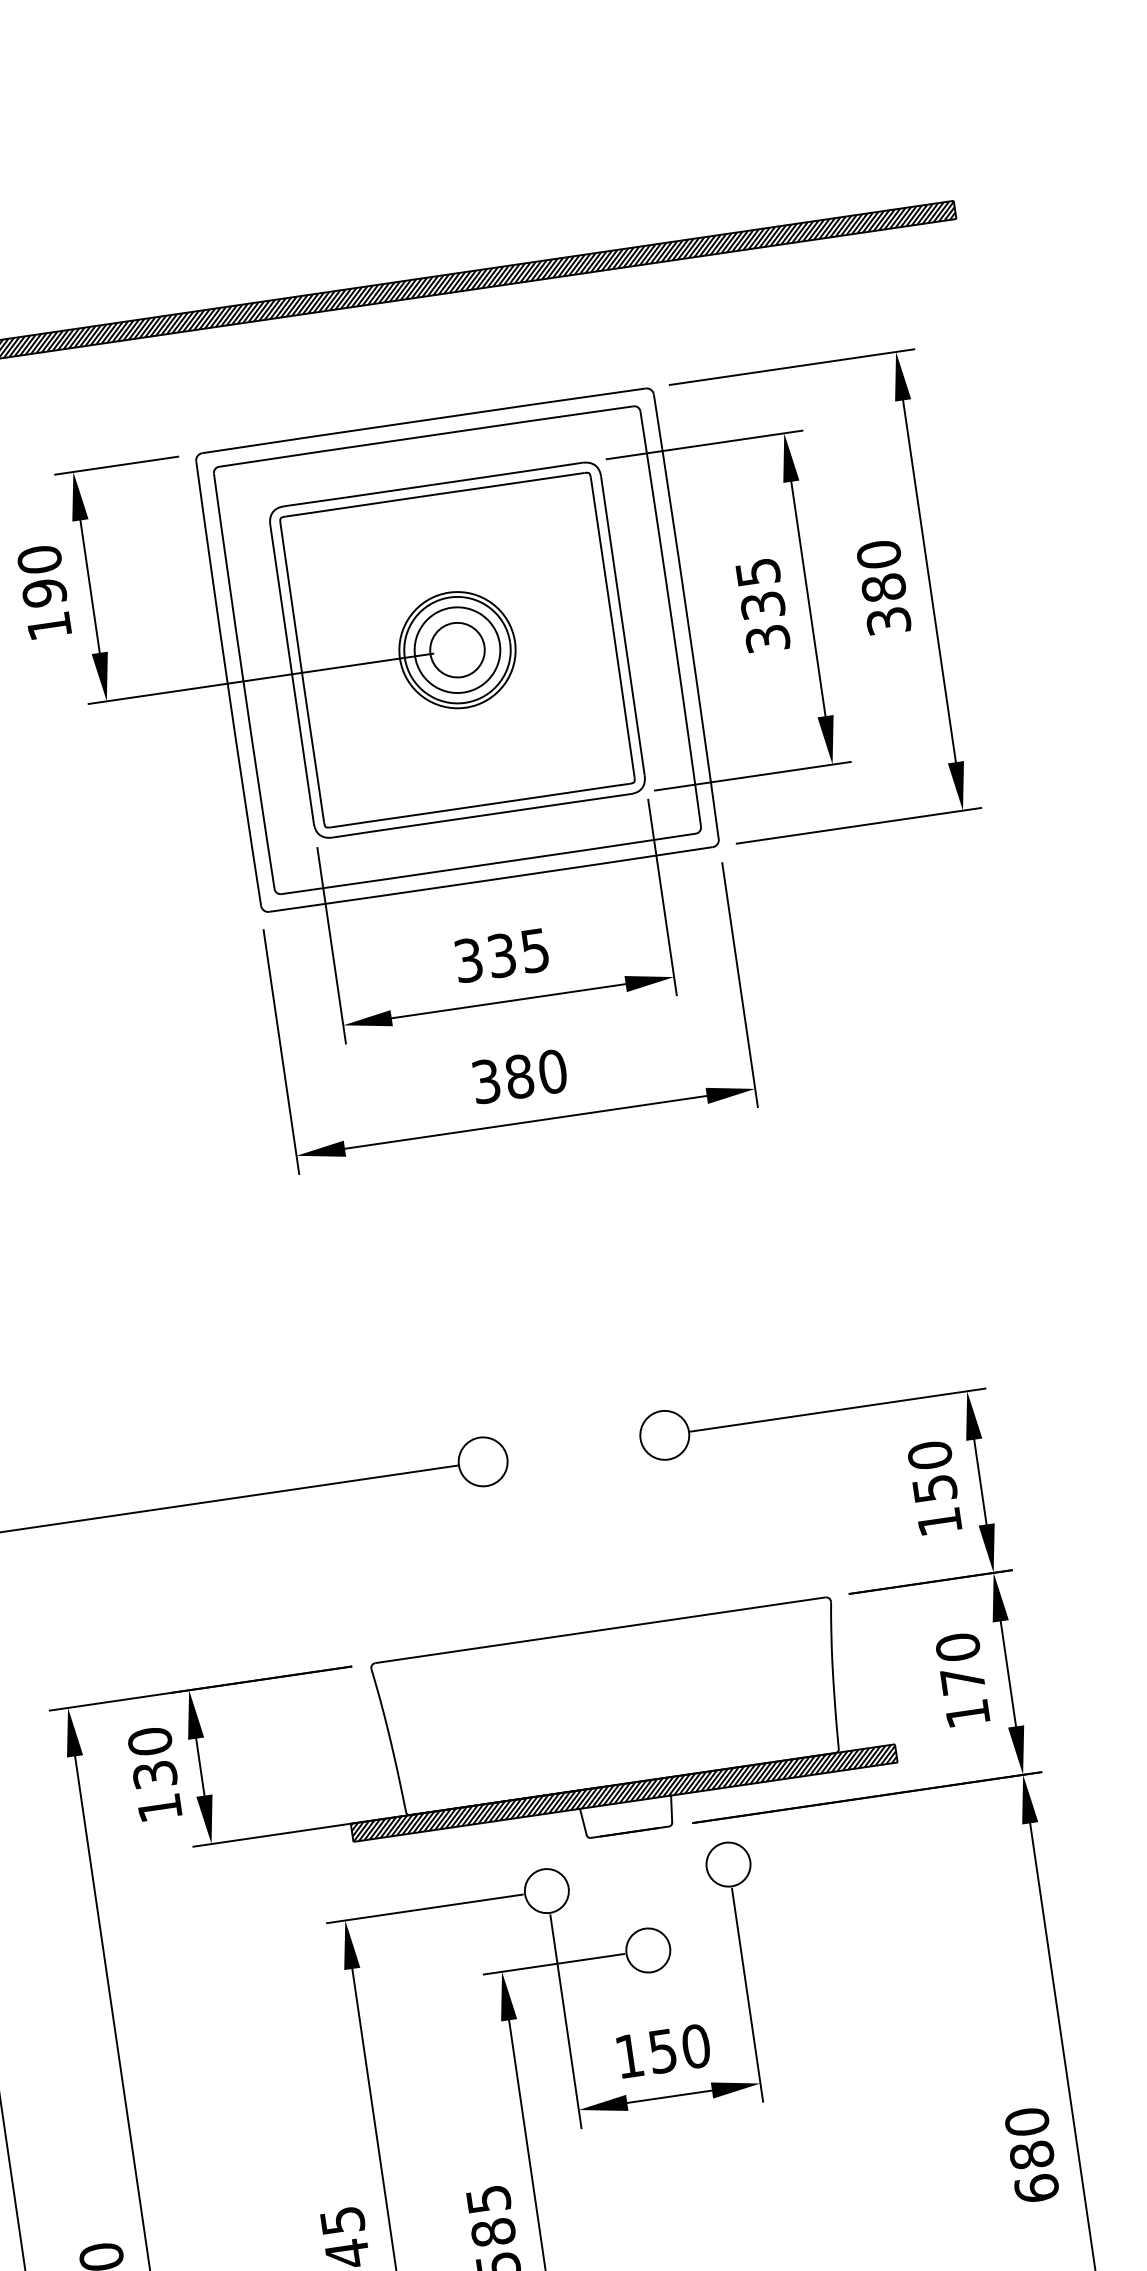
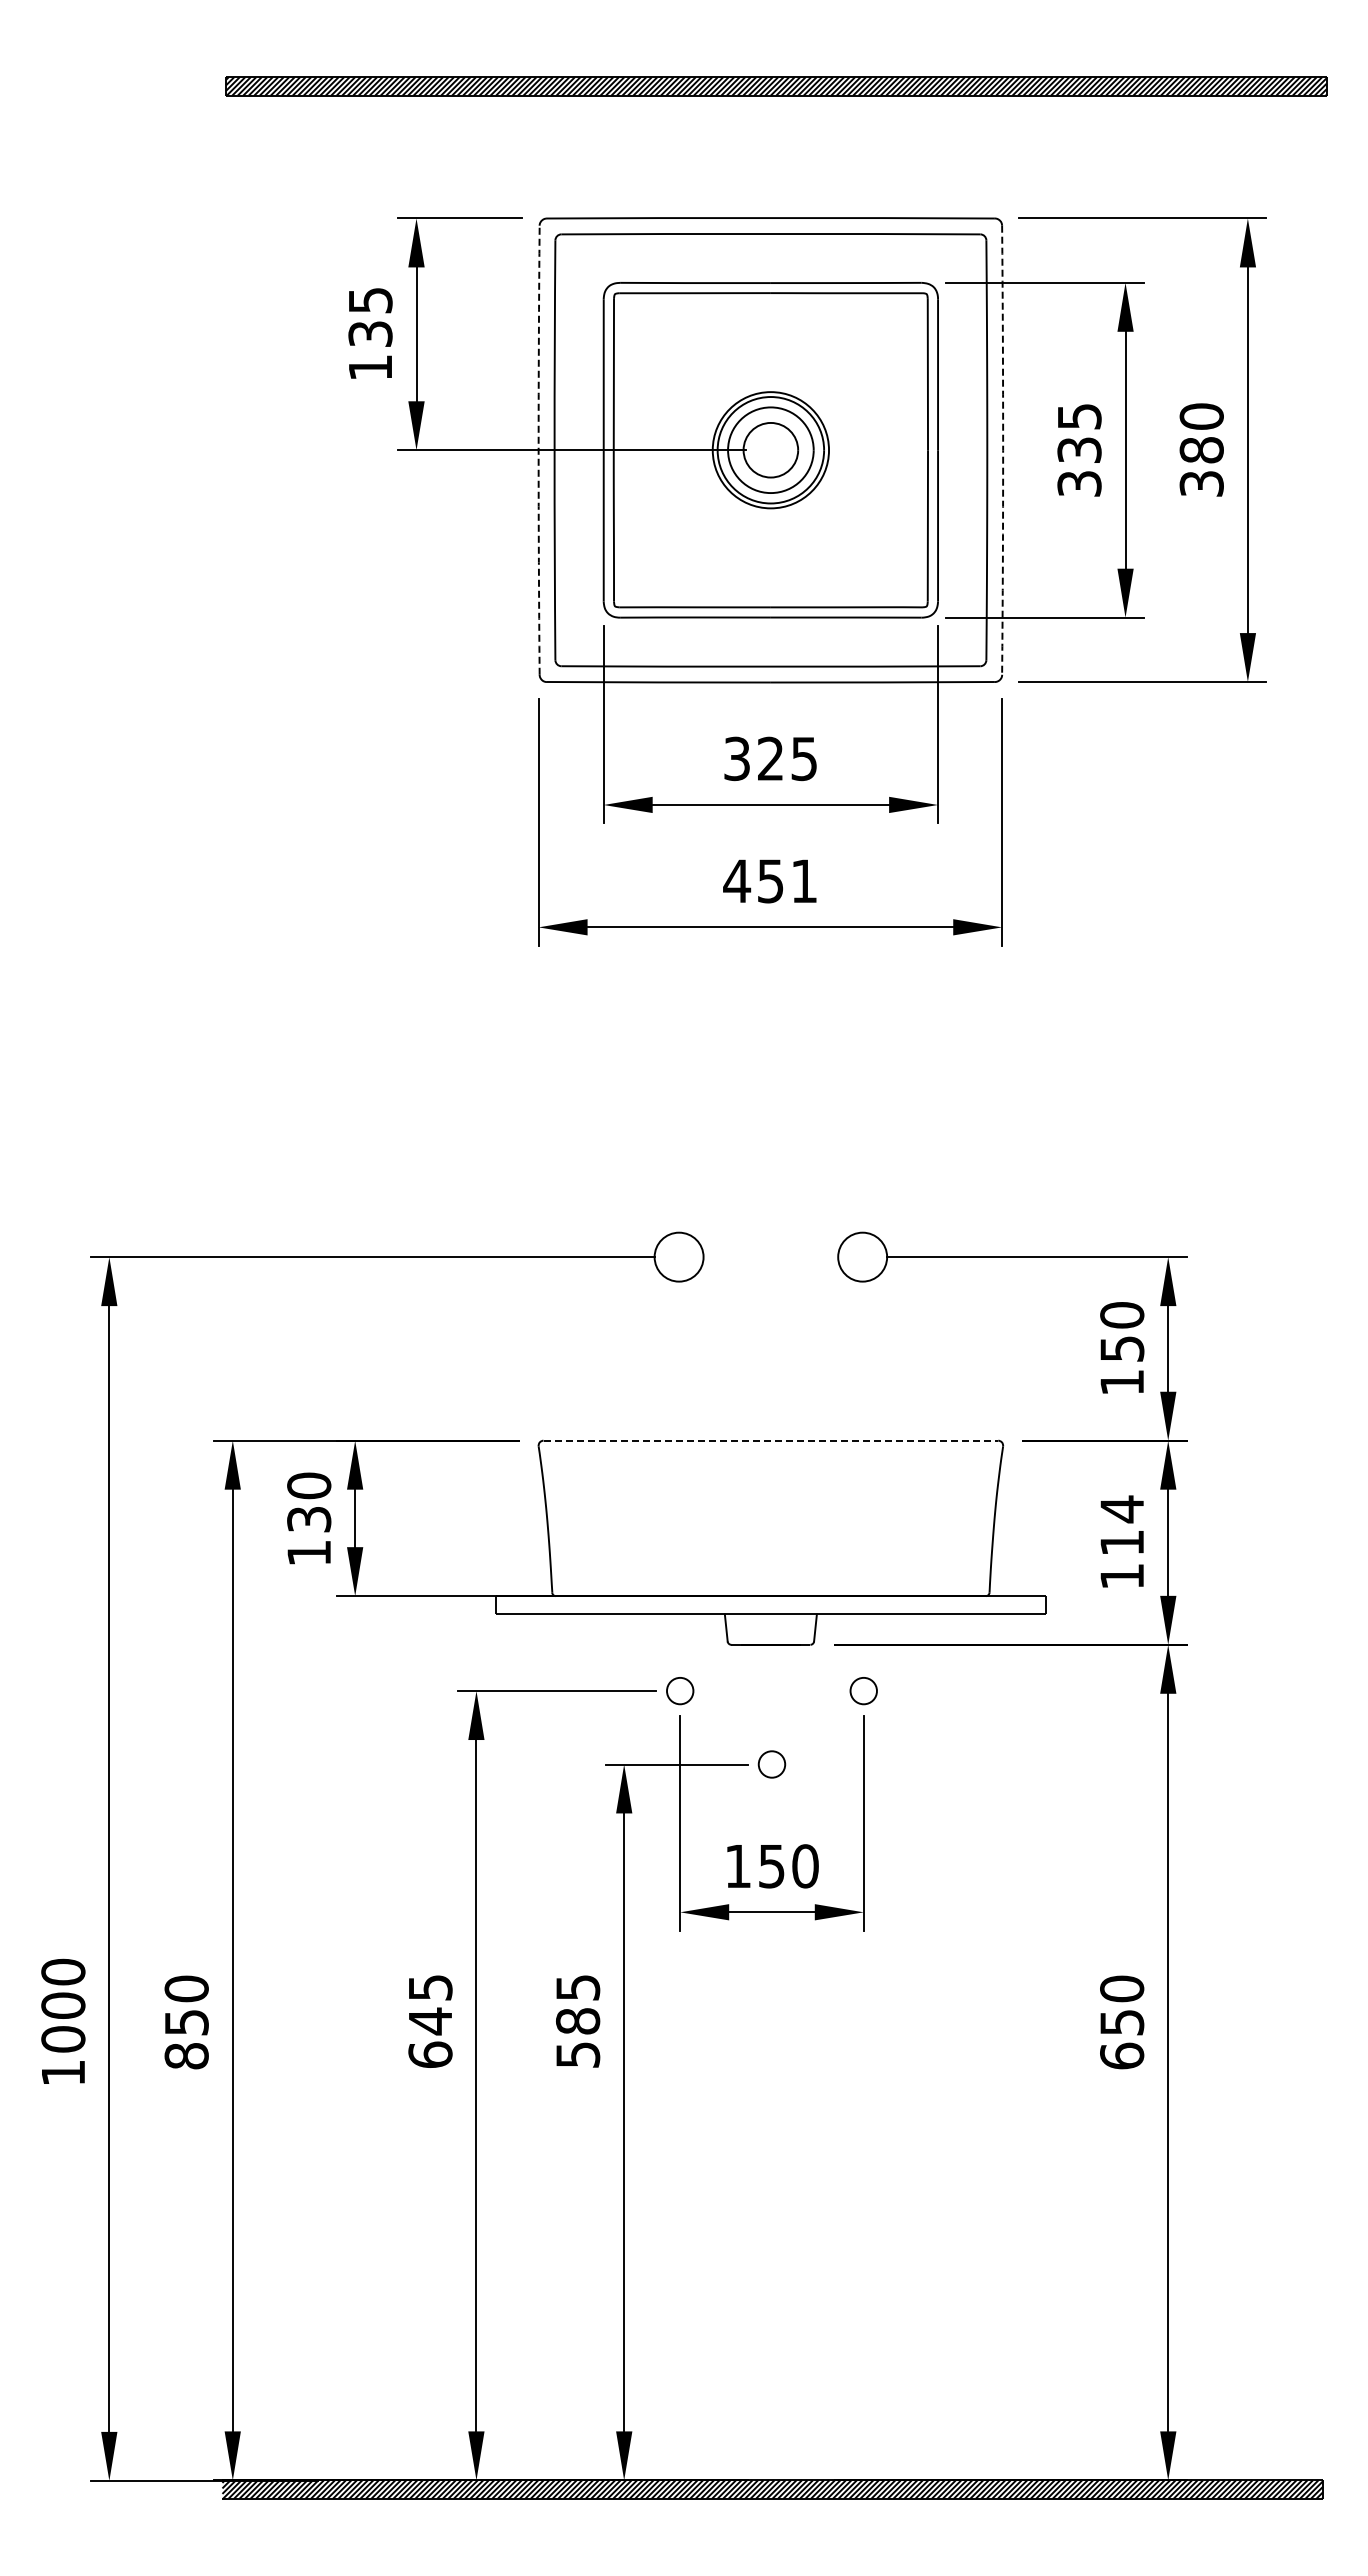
text: (42, 576) -> (370, 317), 190 -> 135
arc: (687, 616) -> (1003, 450), solid -> dashed
arc: (227, 683) -> (538, 450), solid -> dashed
text: (501, 956) -> (770, 759), 335 -> 325
text: (519, 1076) -> (770, 881), 380 -> 451
line: (601, 1629) -> (771, 1440), solid -> dashed
text: (960, 1663) -> (1122, 1525), 170 -> 114
hatch: (623, 1793) -> (770, 1605), removed
circle: (728, 1865) -> (863, 1691), size x0.6
circle: (547, 1891) -> (680, 1691), size x0.6
circle: (647, 1950) -> (771, 1764), size x0.6
text: (1032, 2155) -> (1122, 2022), 680 -> 650

